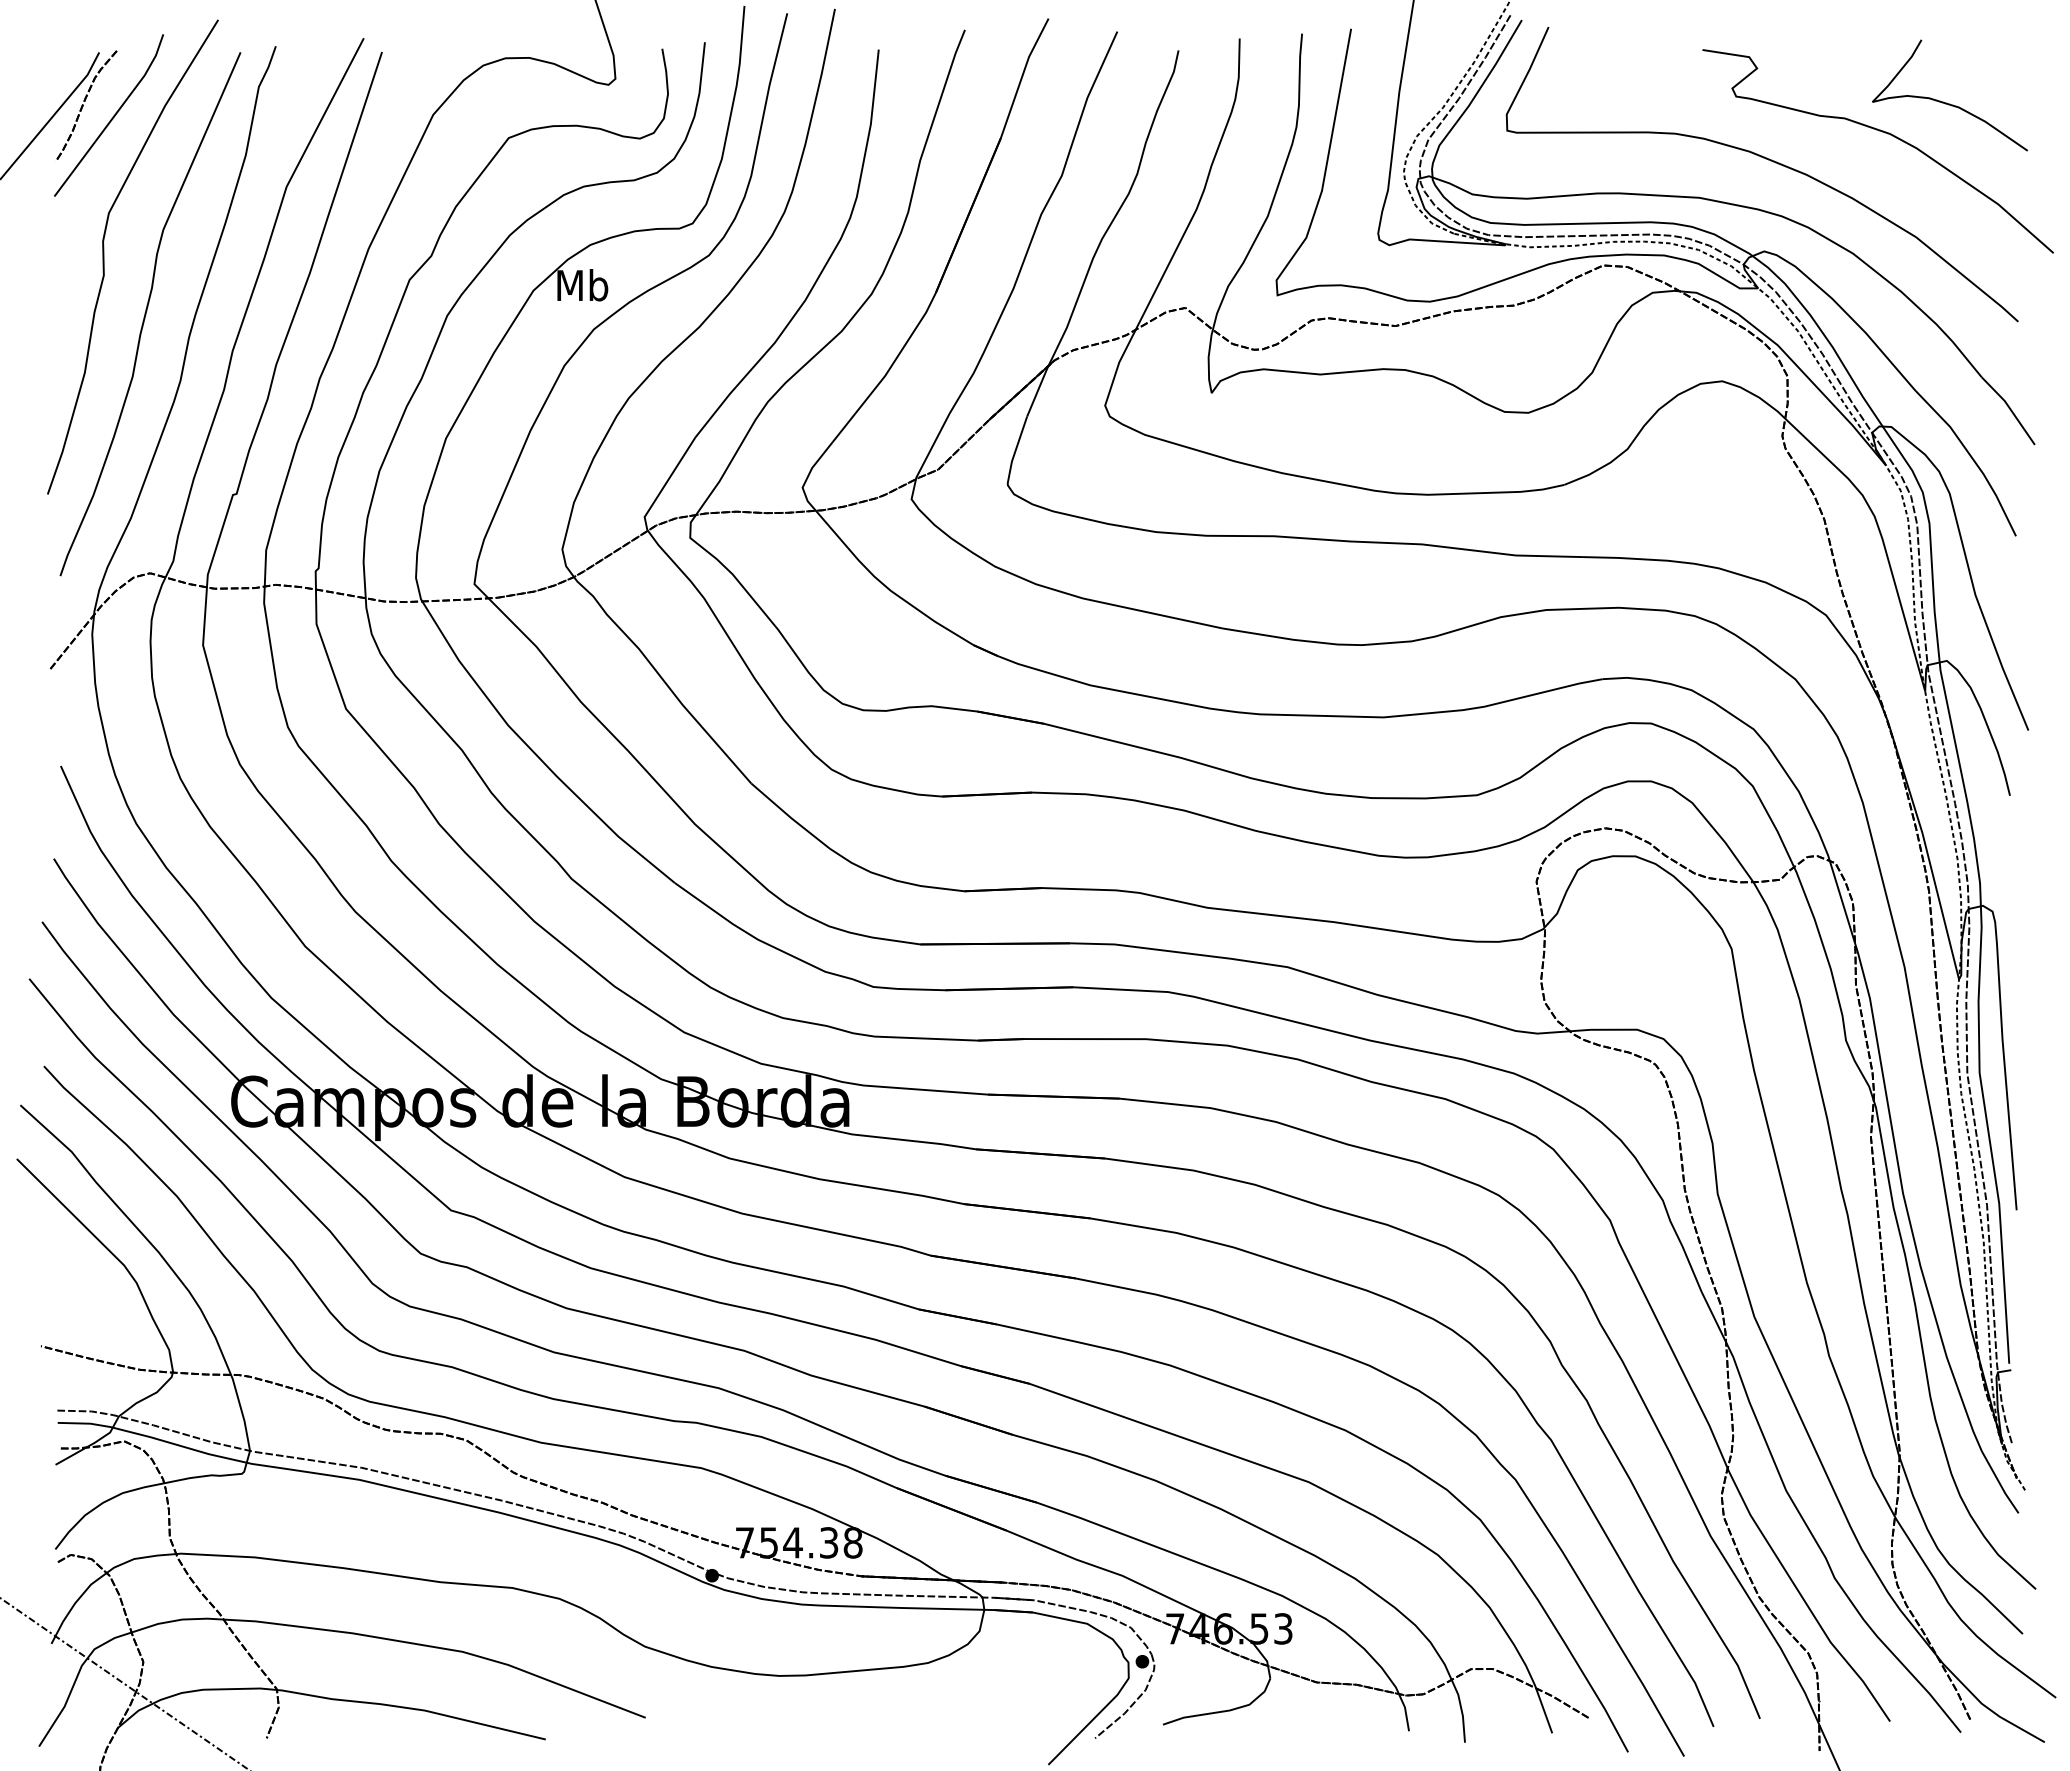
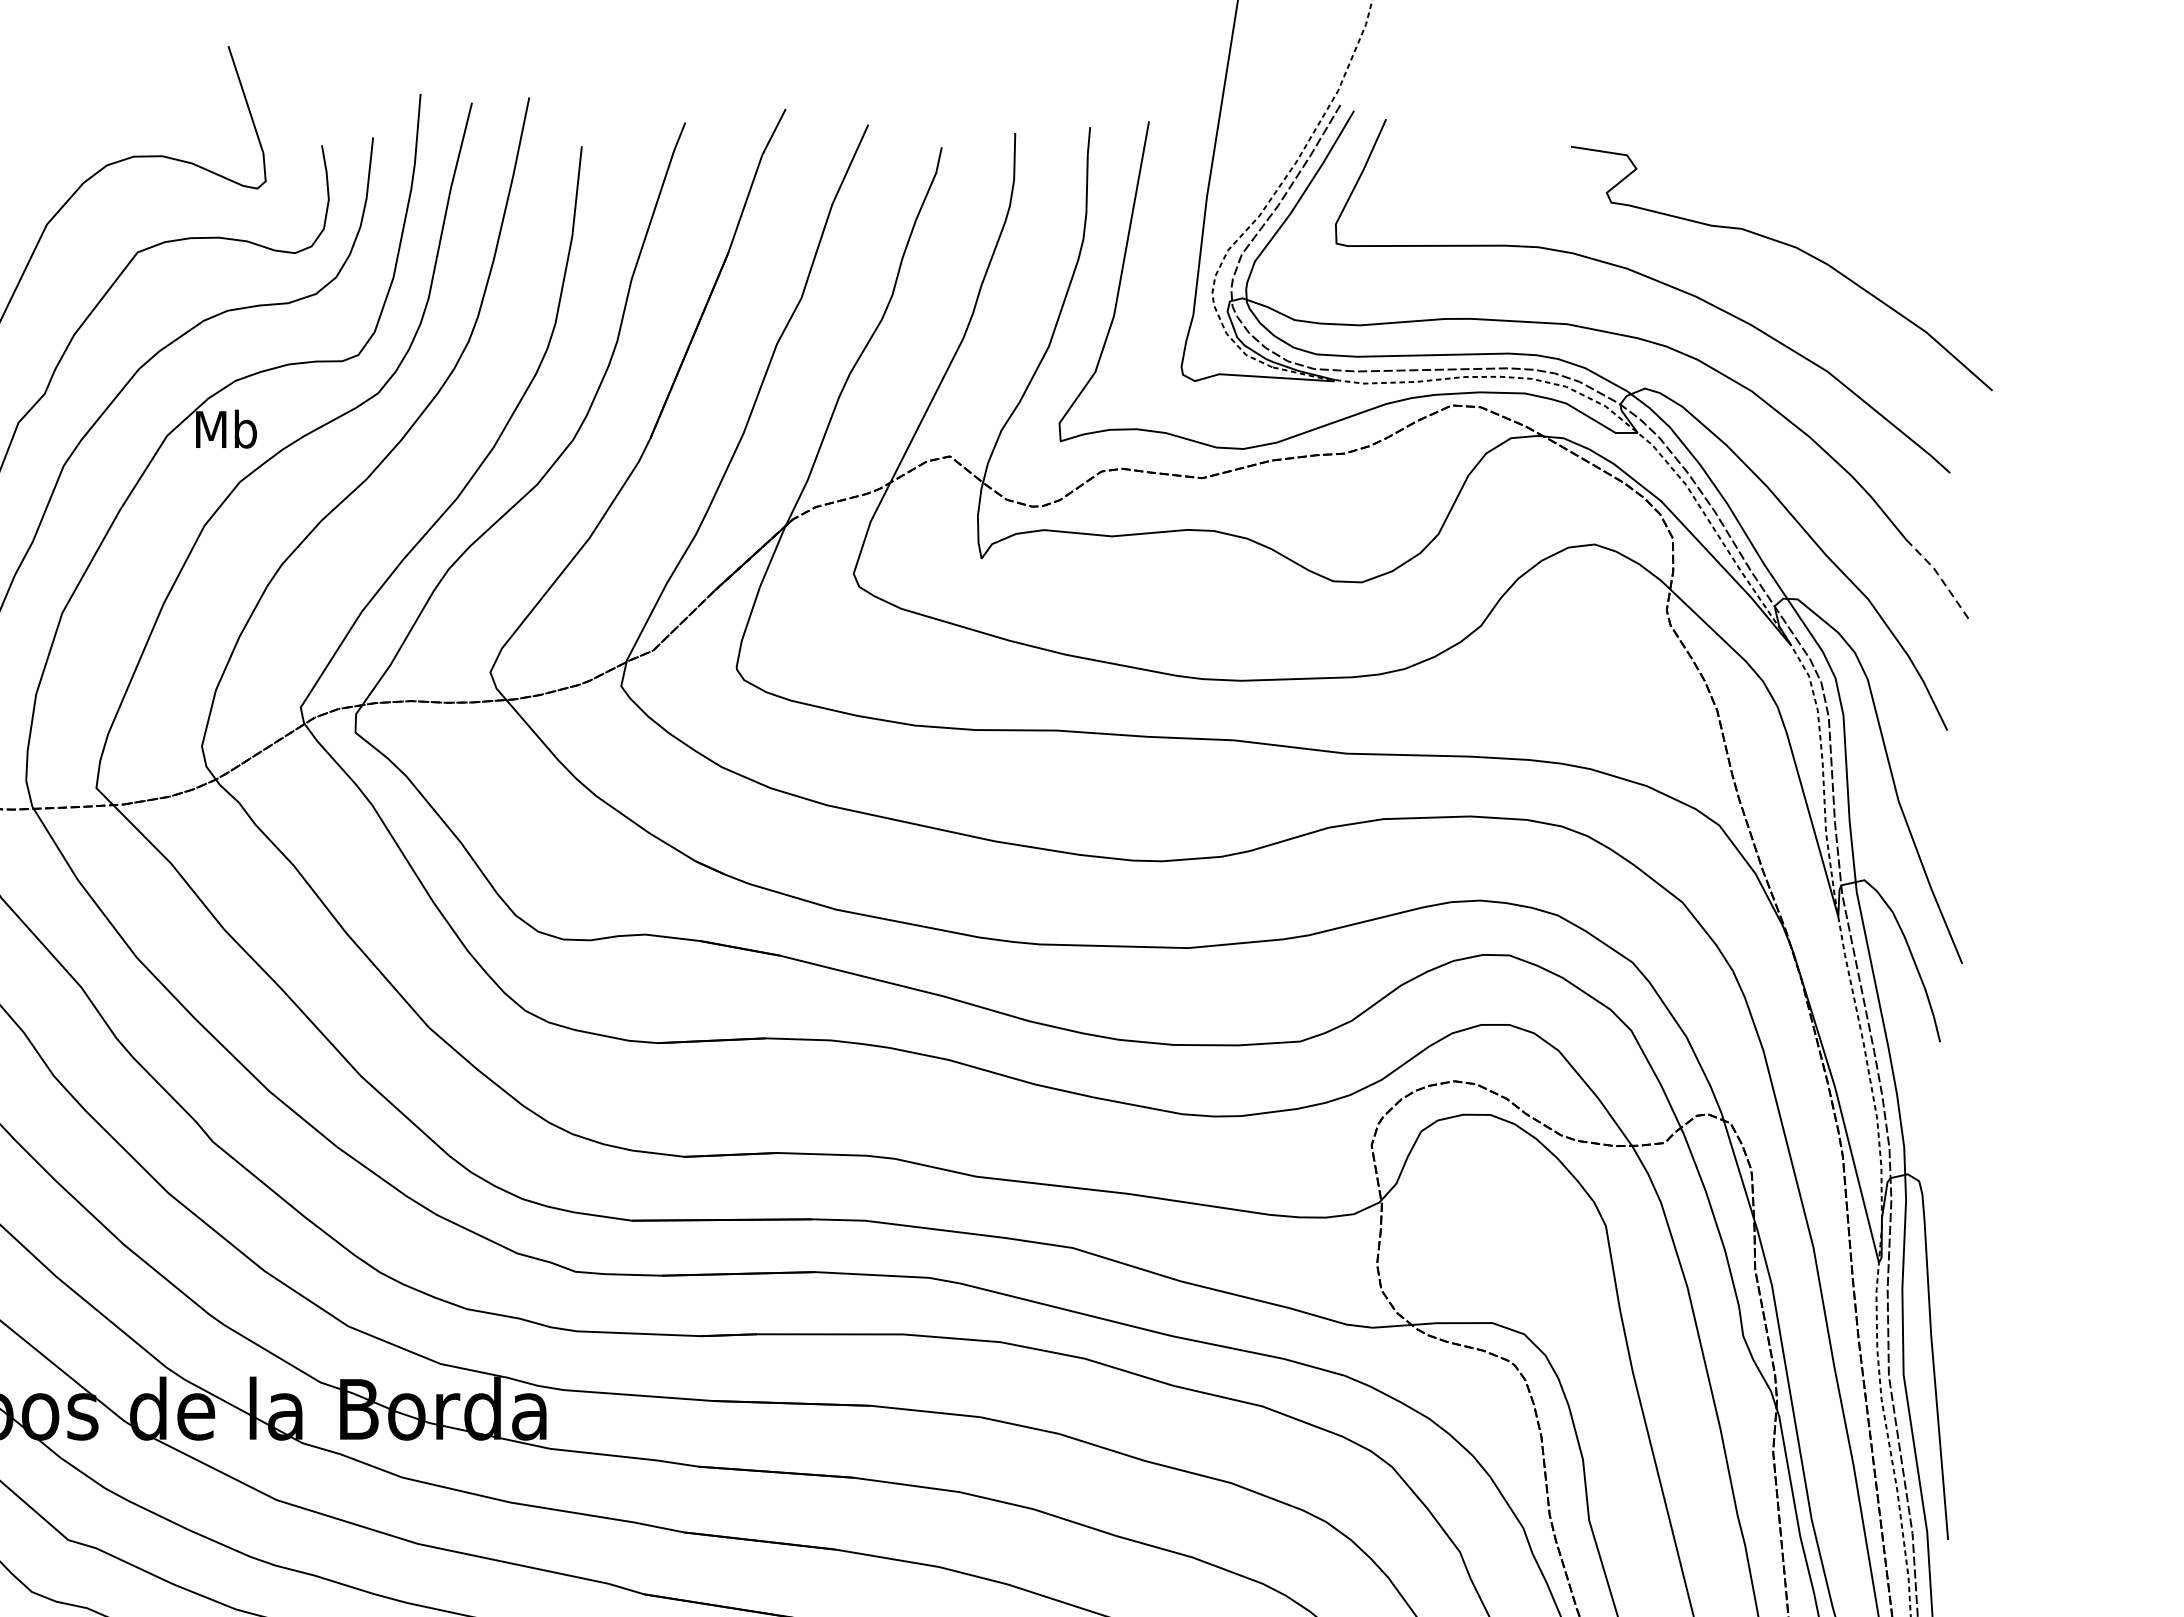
curve: (1946, 102) -> (1863, 209), removed
line: (2010, 409) -> (1940, 578), solid -> dashed

